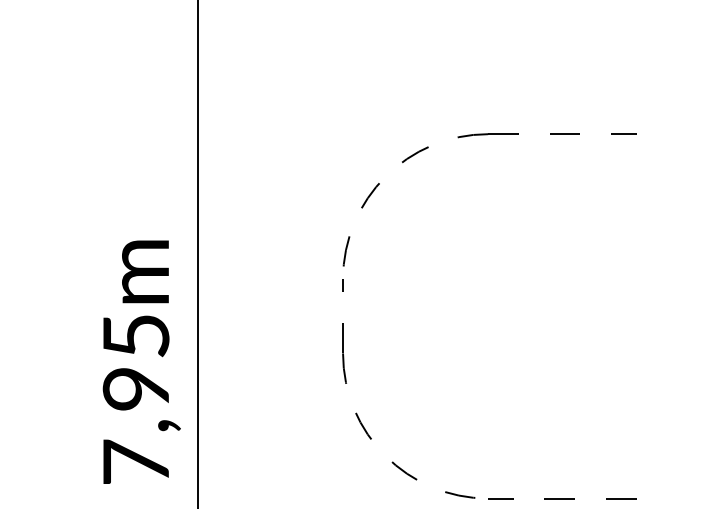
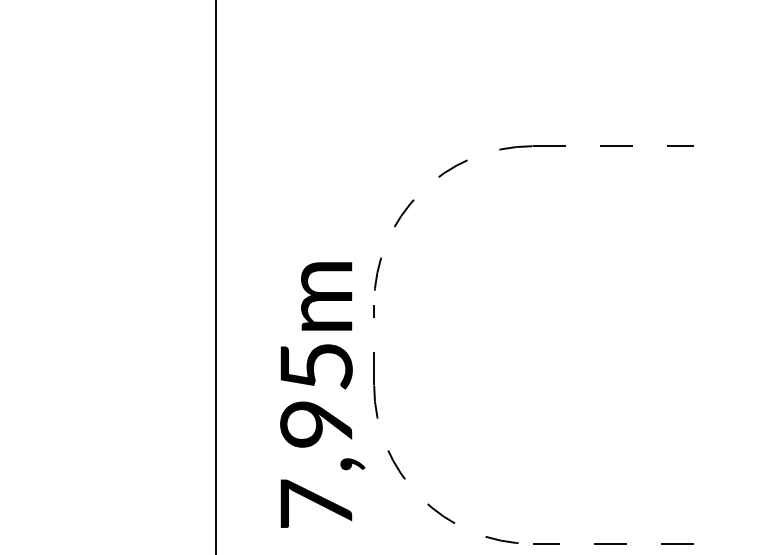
text: (141, 361) -> (322, 394), moved

